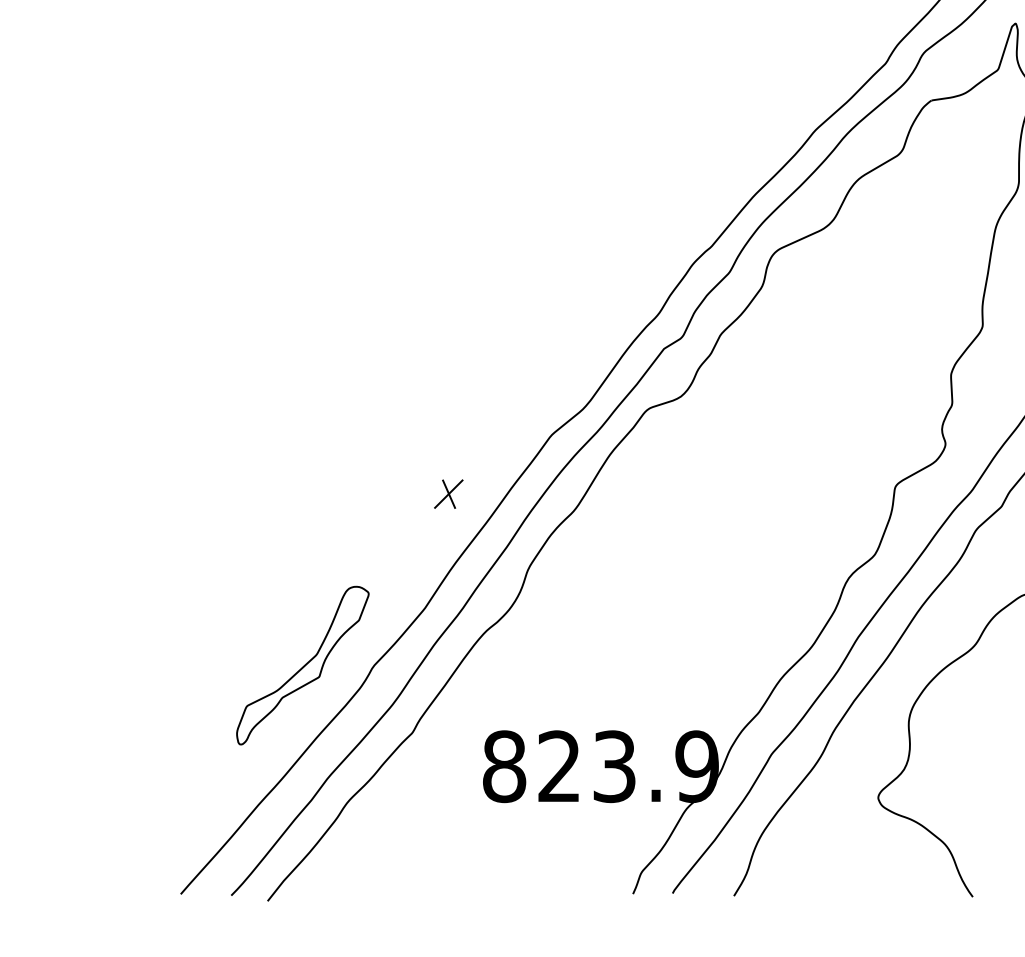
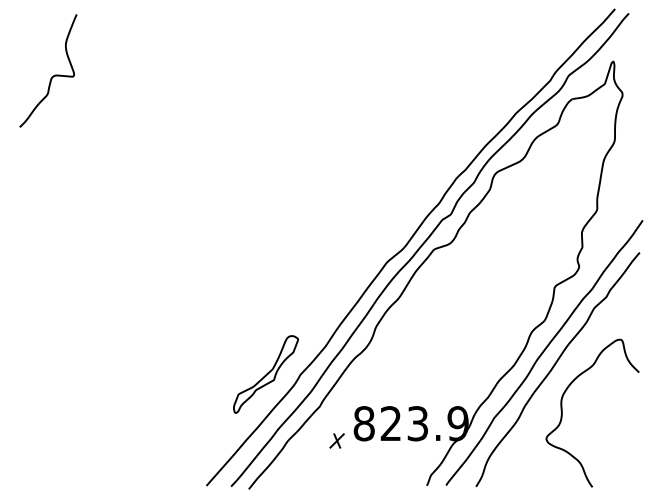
part: (447, 493) -> (336, 440), moved

